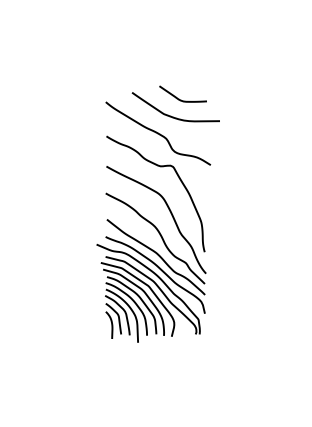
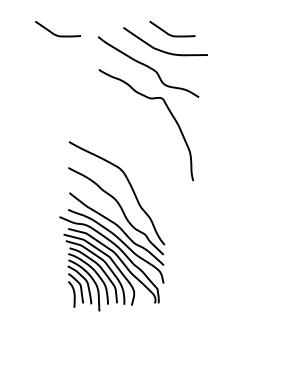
curve: (60, 98) -> (54, 33), added
part: (151, 254) -> (112, 226), moved

